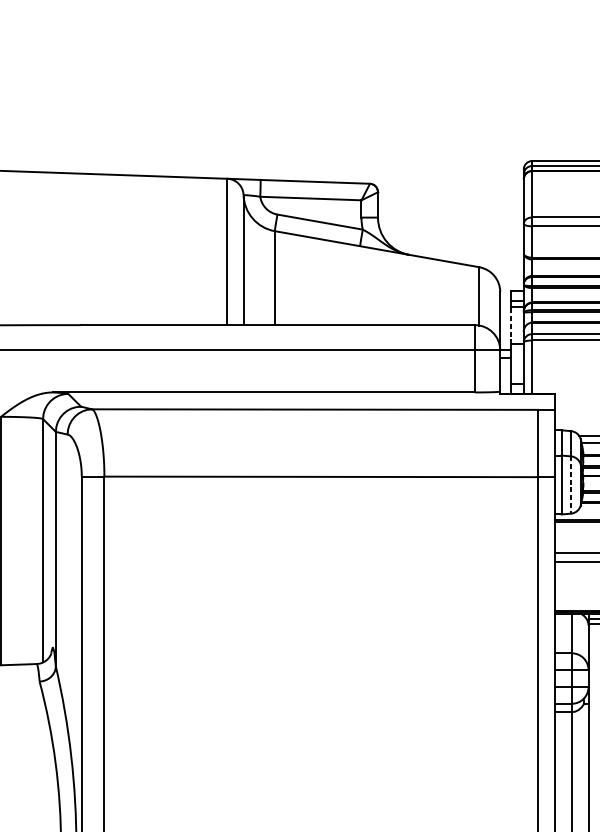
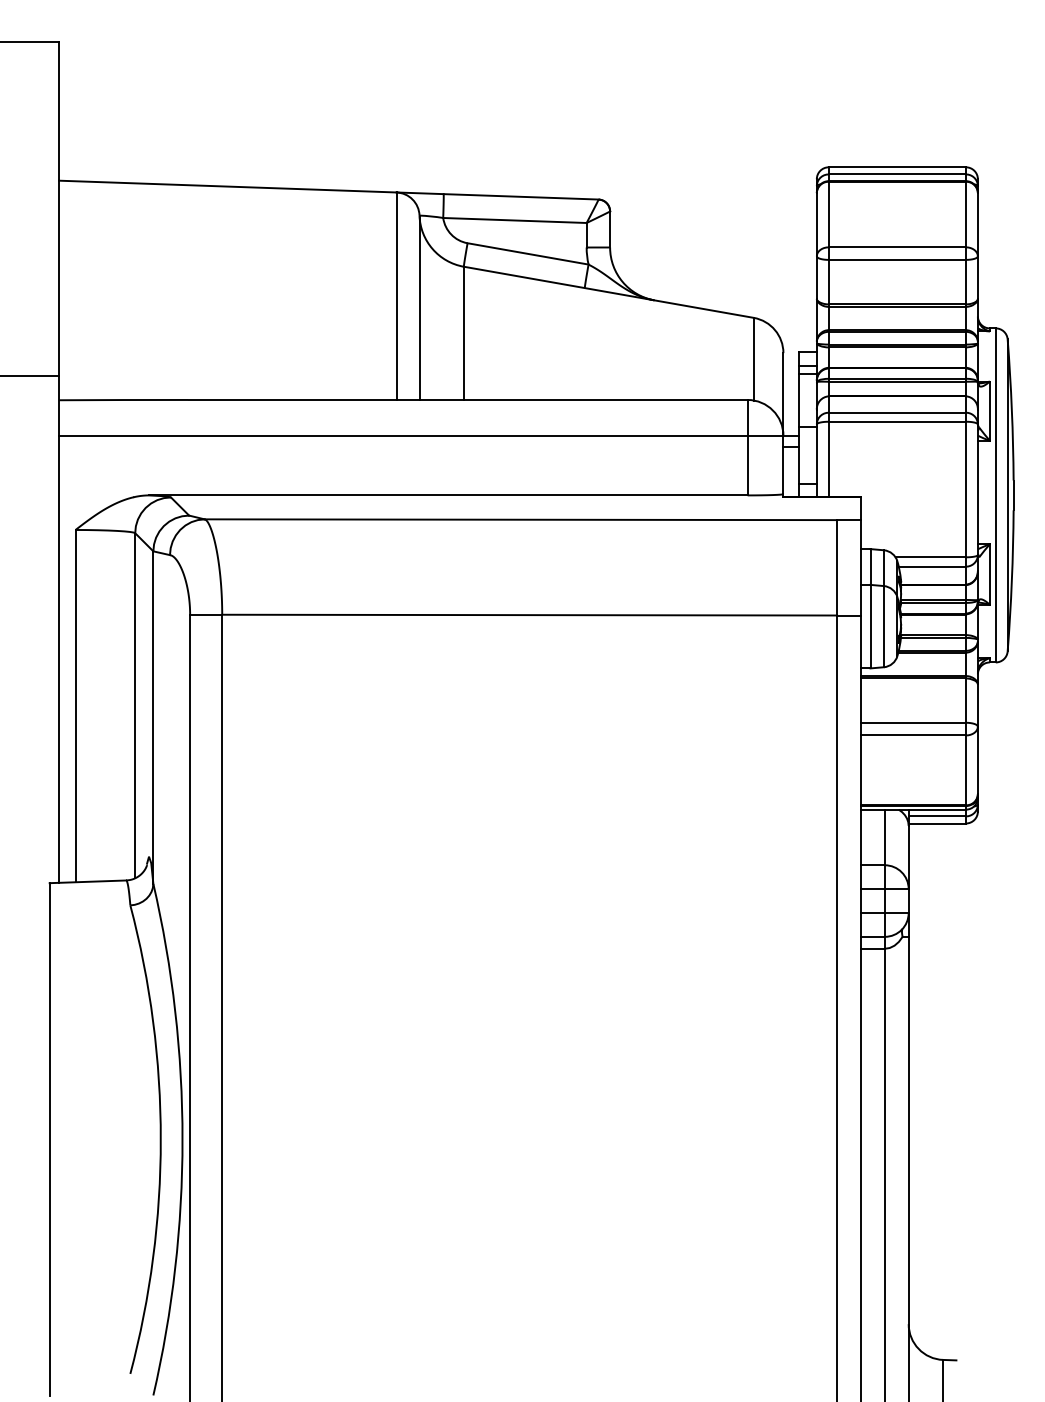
line: (510, 325) -> (798, 400), dashed -> solid
line: (570, 484) -> (883, 626), dashed -> solid

